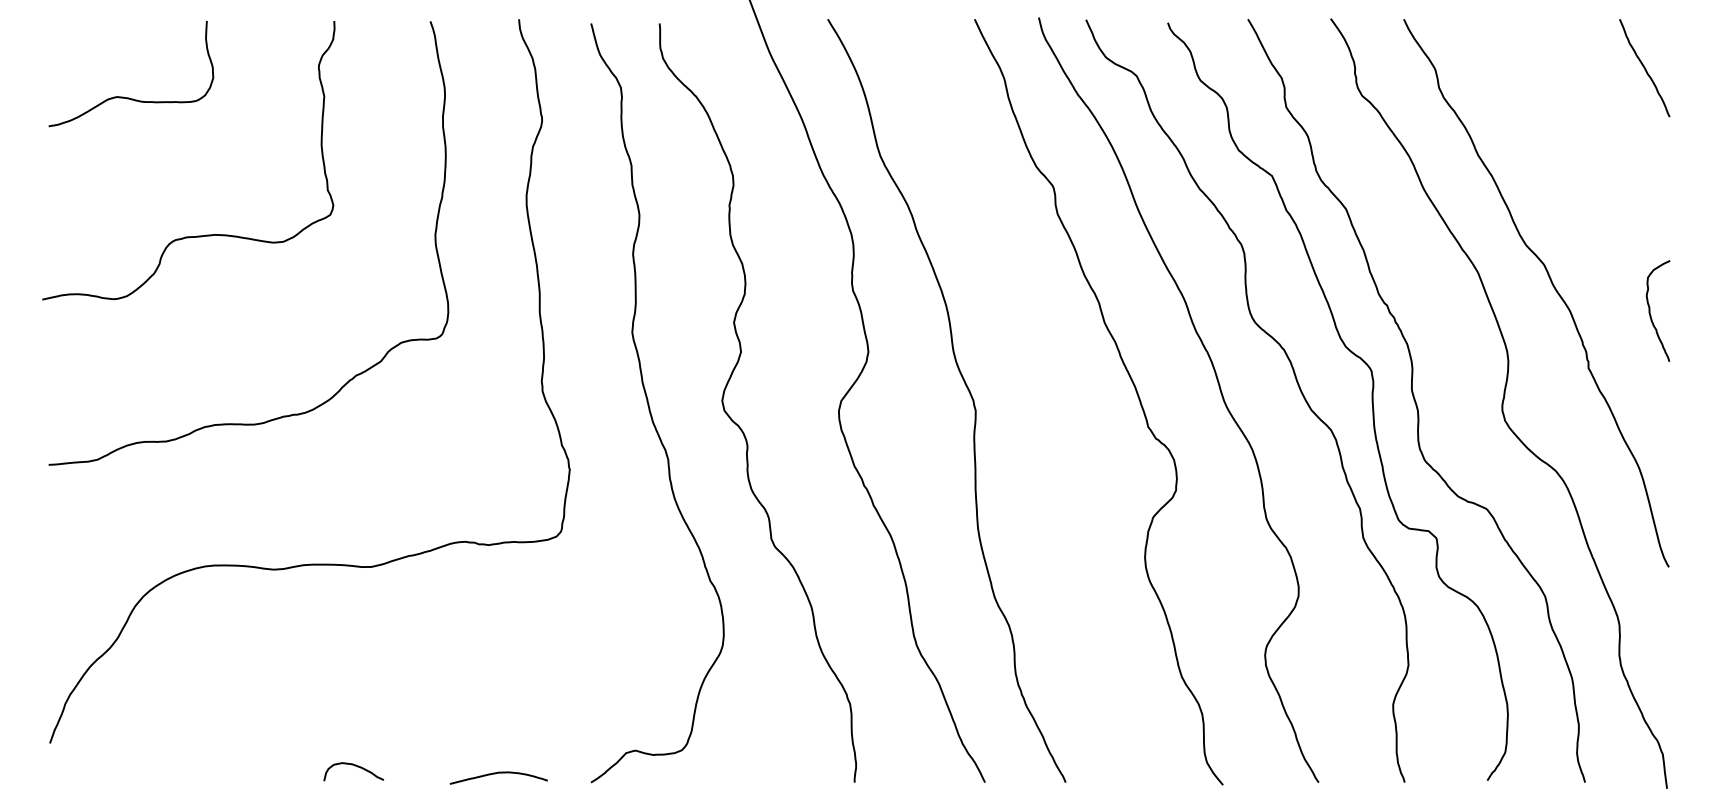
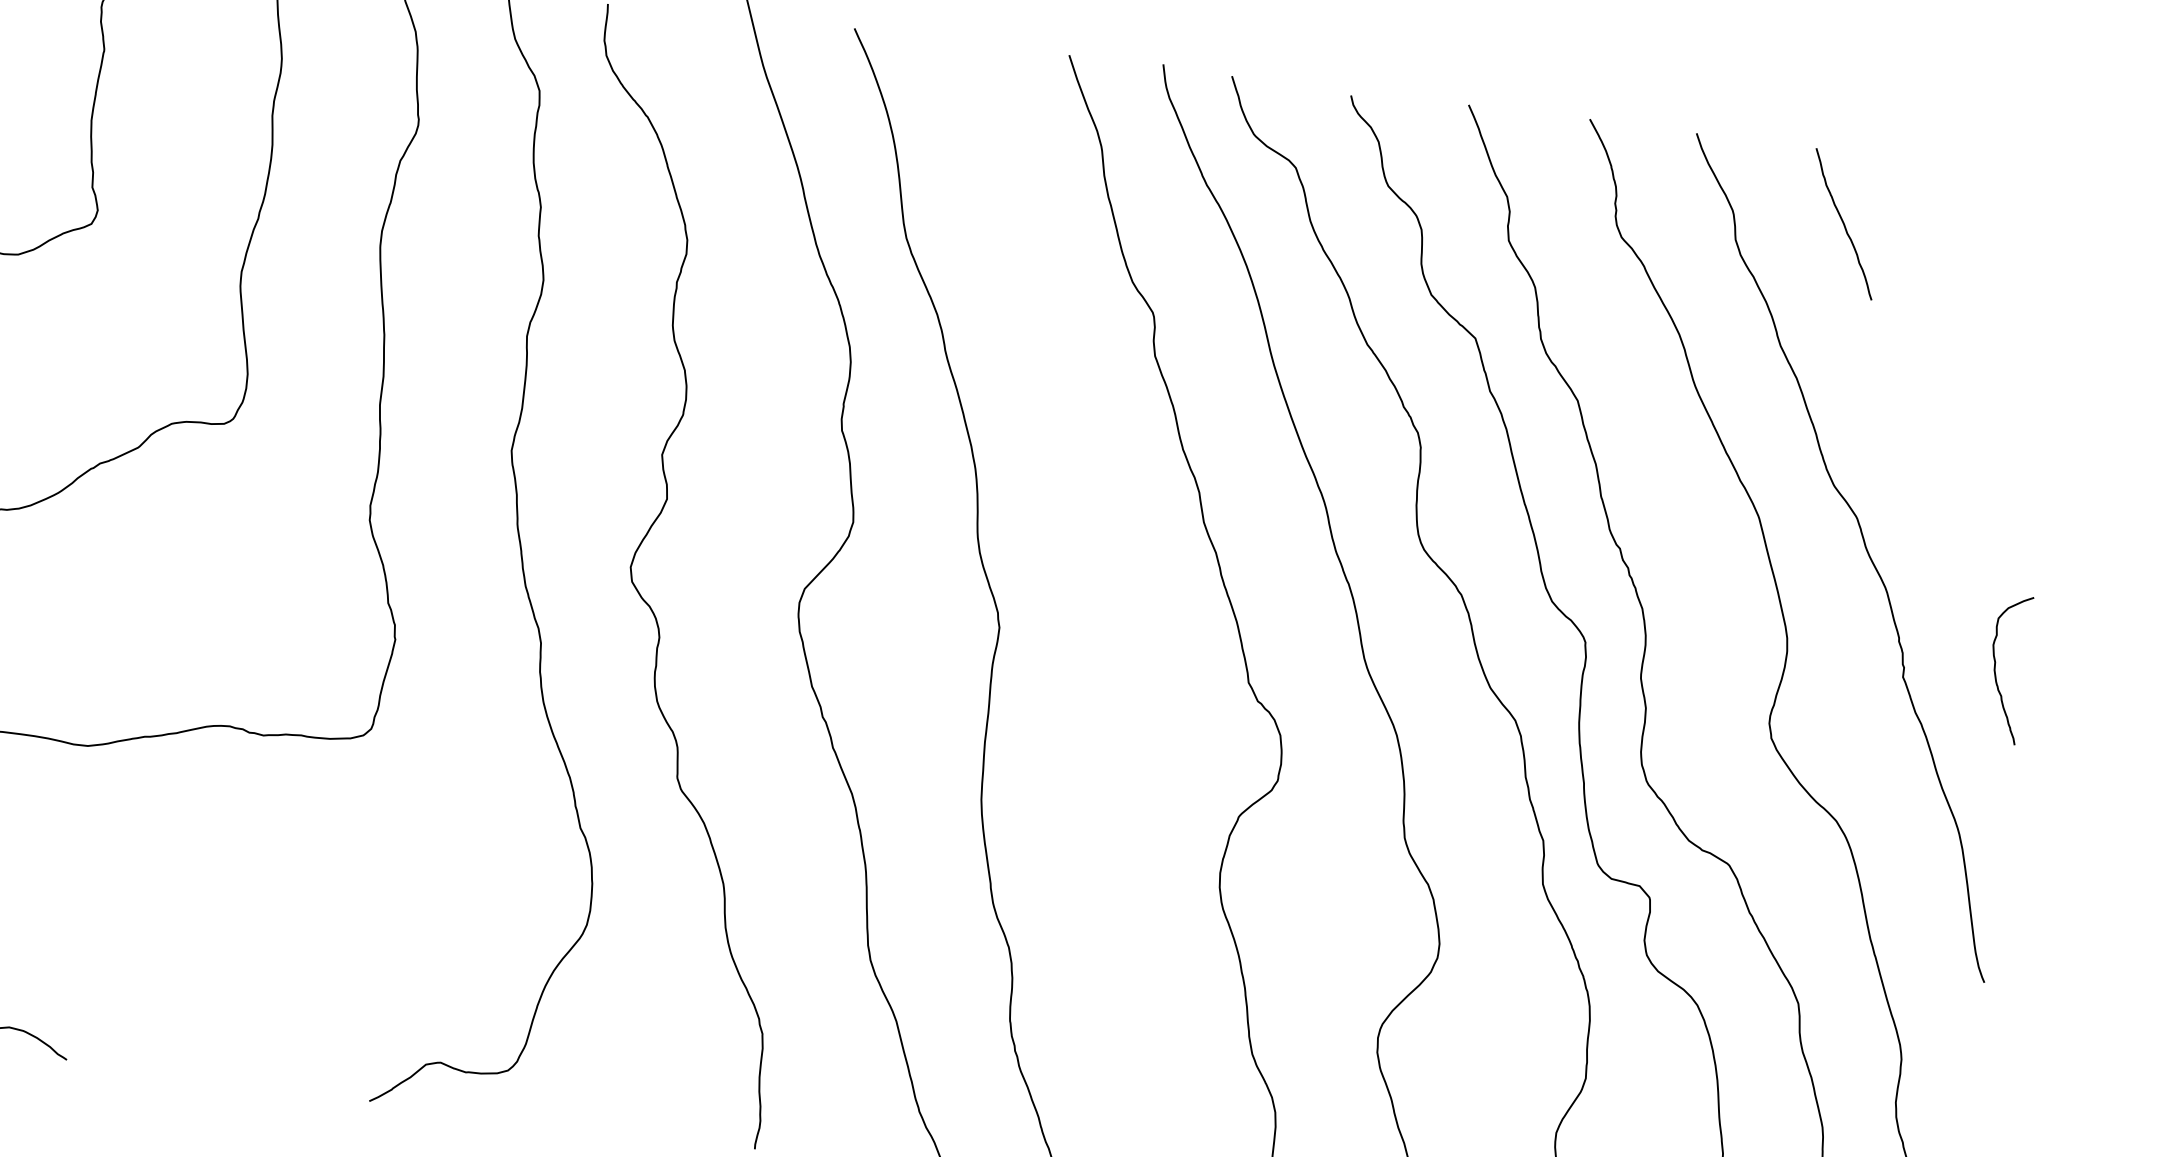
curve: (1644, 68) -> (1843, 224), moved
curve: (1650, 310) -> (1996, 666), moved
curve: (498, 773) -> (235, 1071), removed

